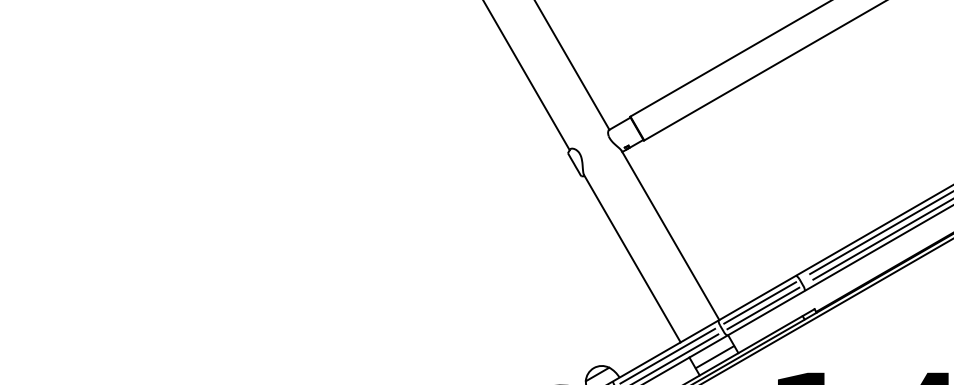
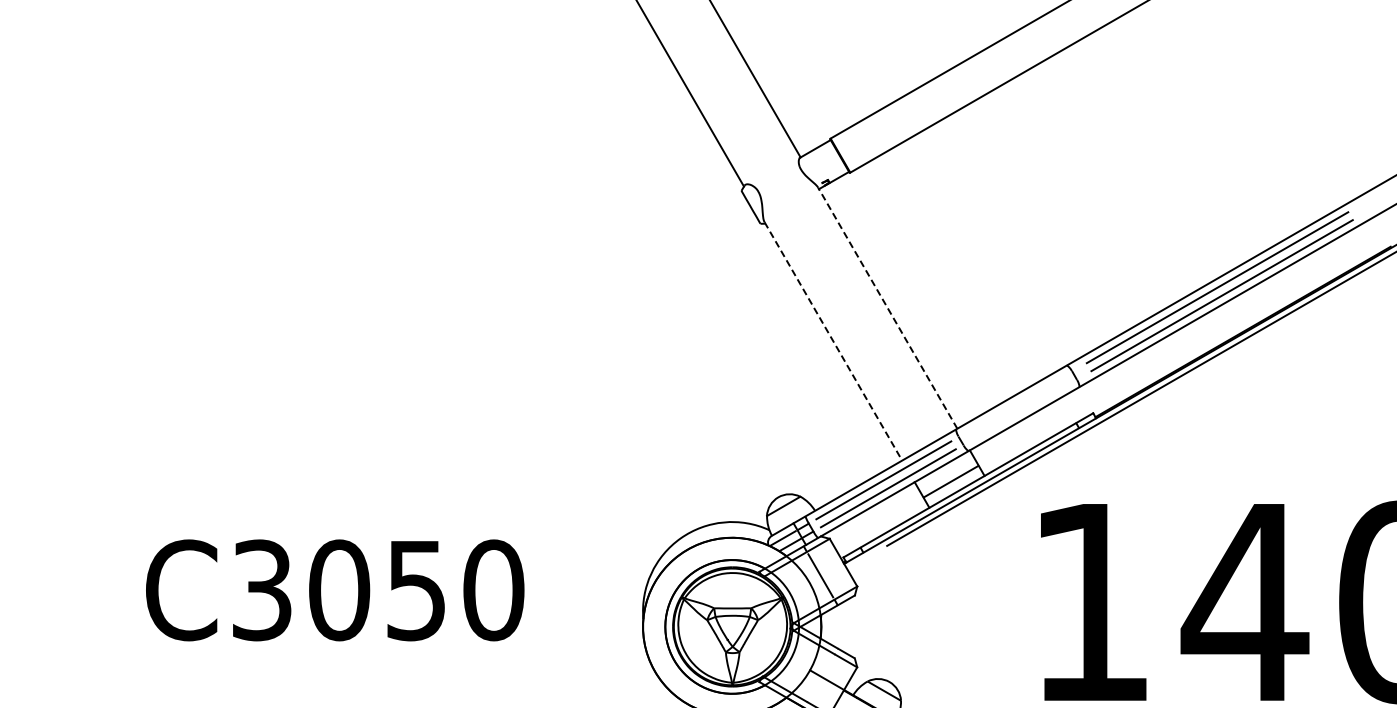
line: (670, 235) -> (887, 307), solid -> dashed
line: (632, 258) -> (833, 341), solid -> dashed
line: (760, 302) -> (1015, 403), removed
line: (762, 307) -> (1019, 411), removed

